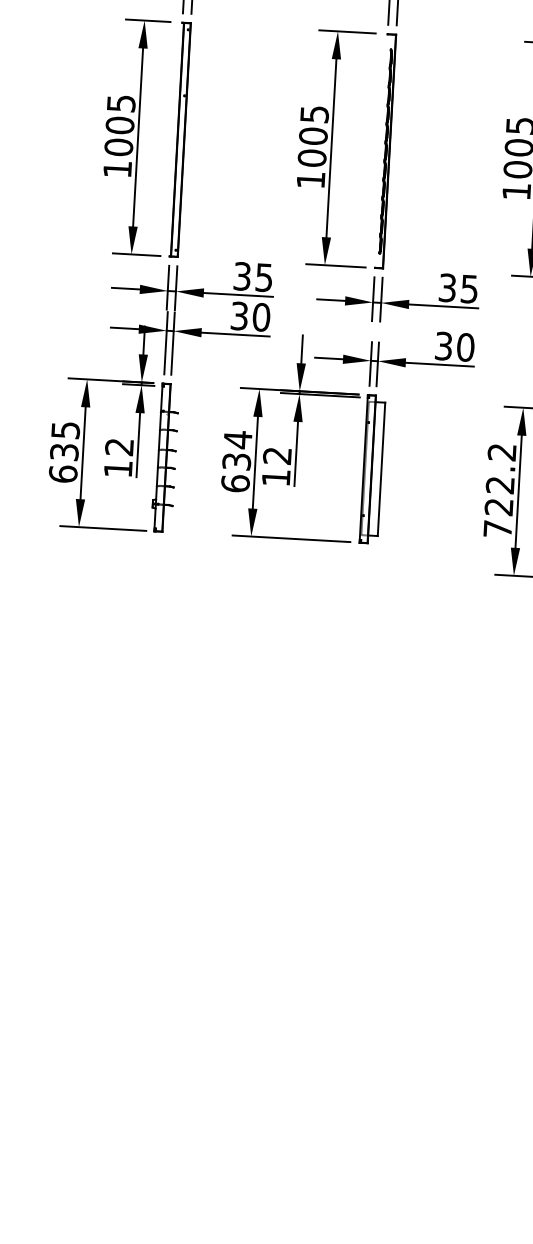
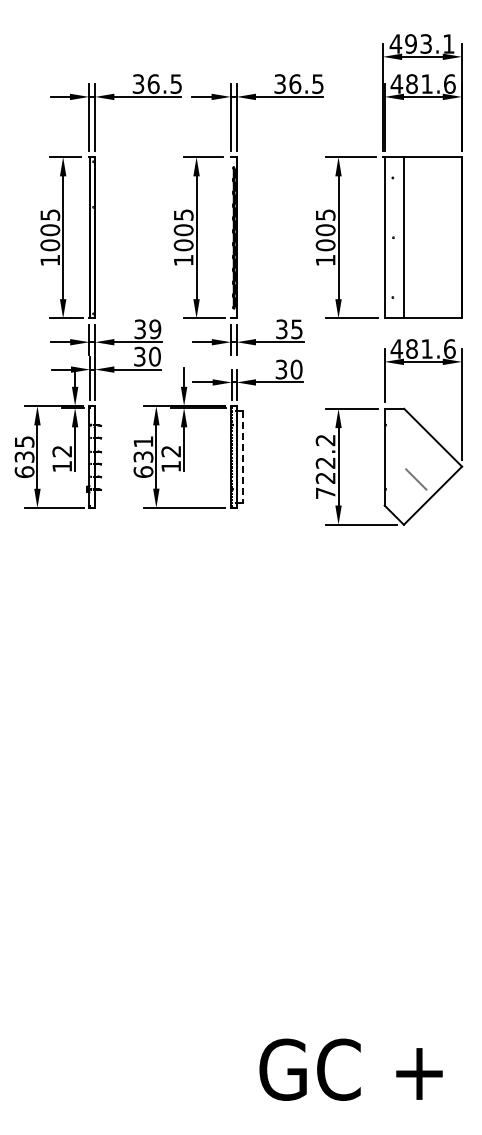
text: (264, 276) -> (155, 328), 35 -> 39
text: (238, 439) -> (143, 441), 634 -> 631
line: (381, 470) -> (243, 457), solid -> dashed

